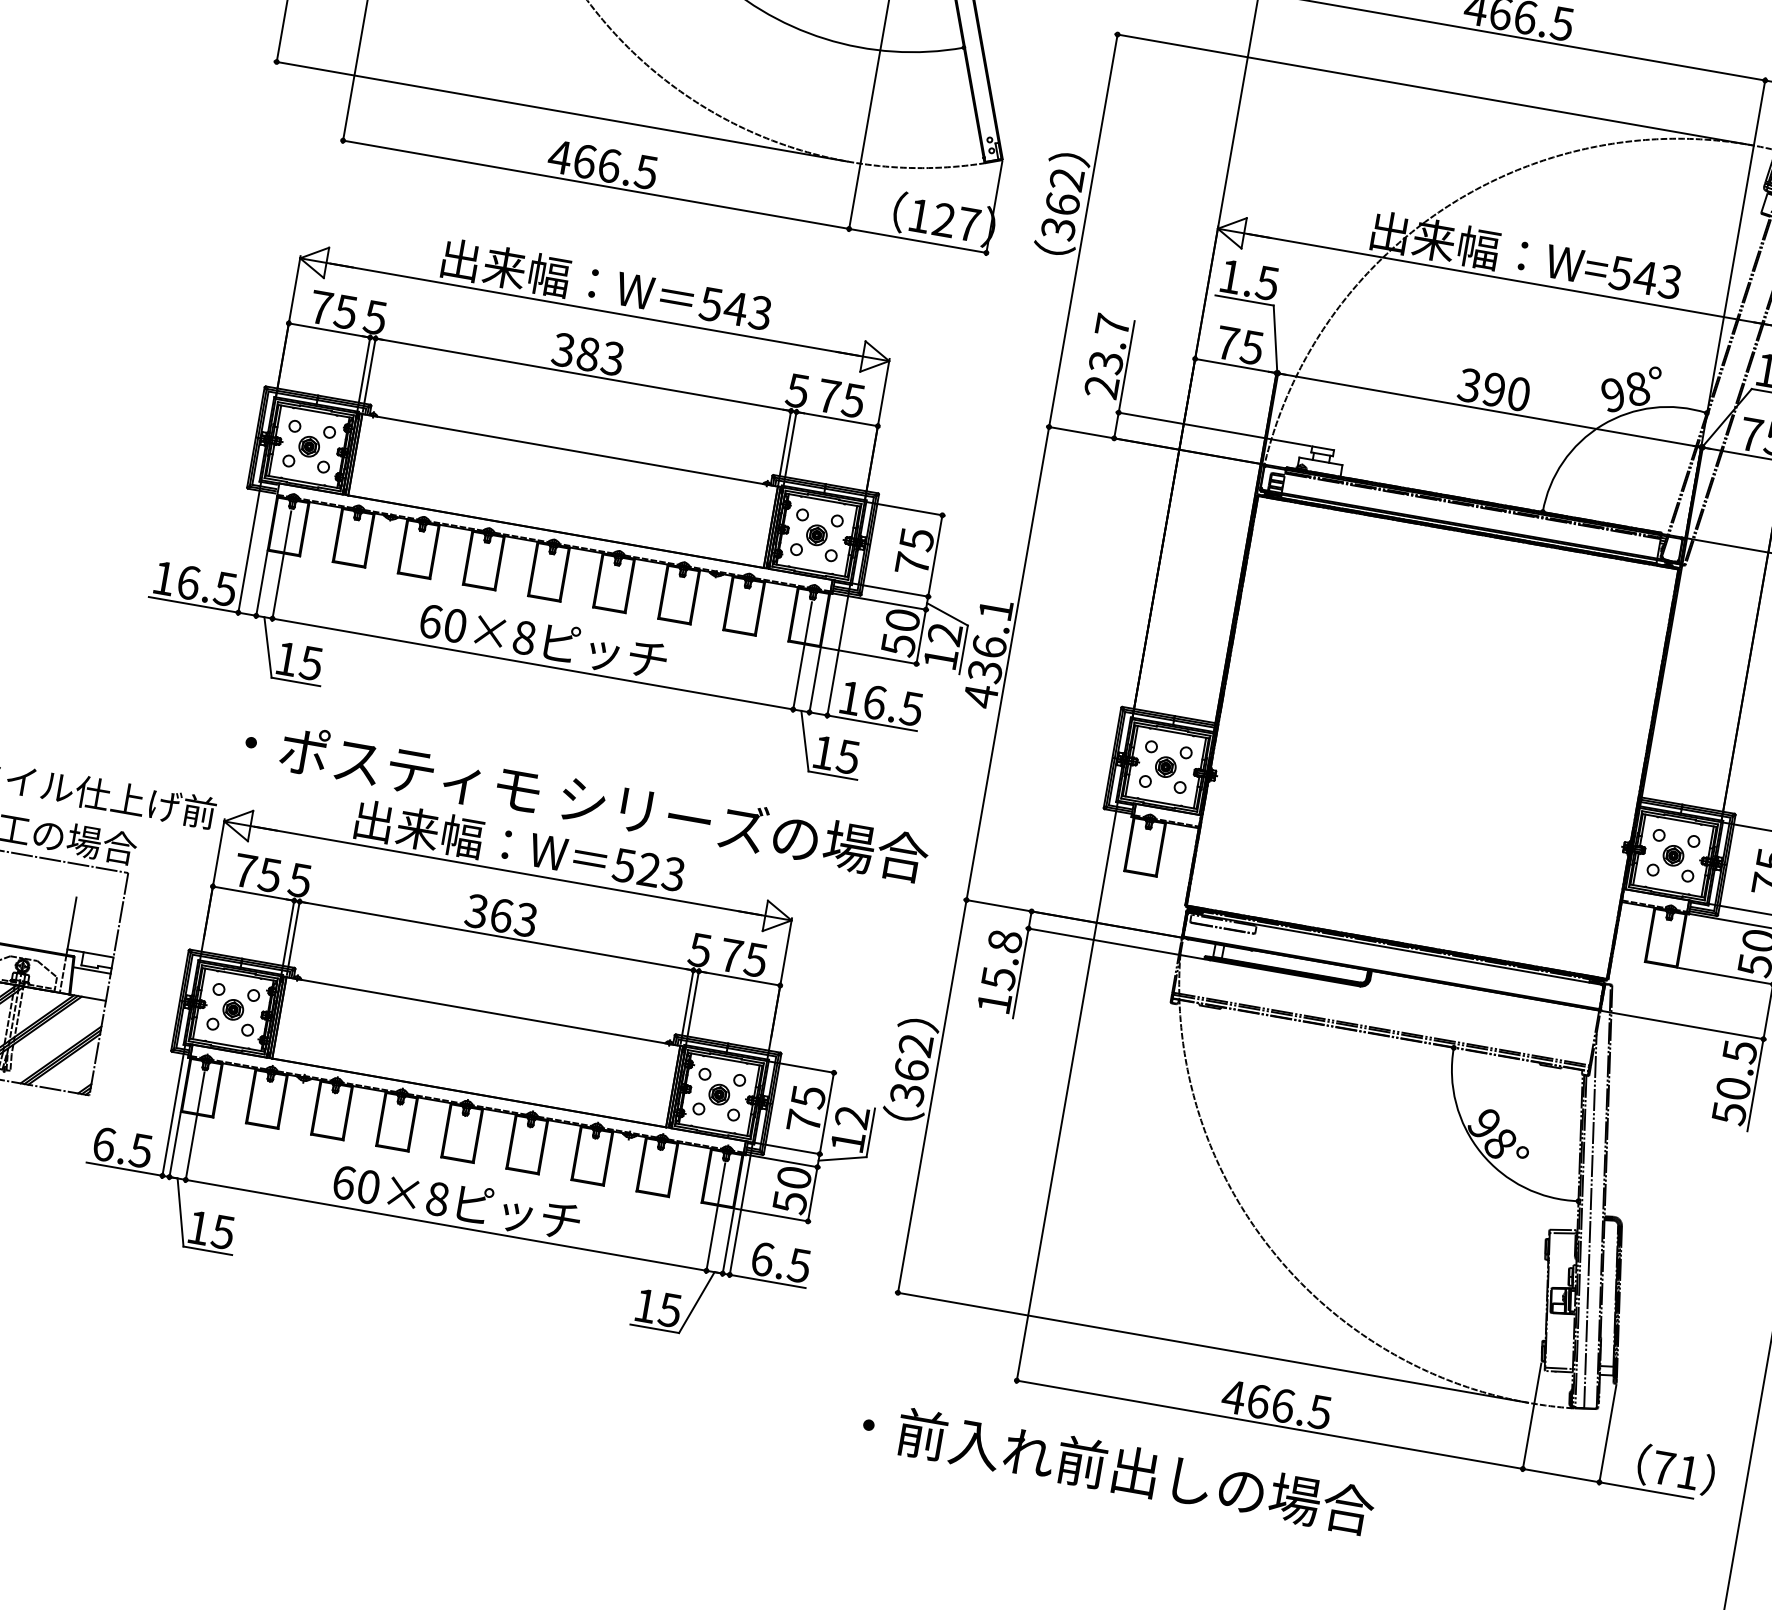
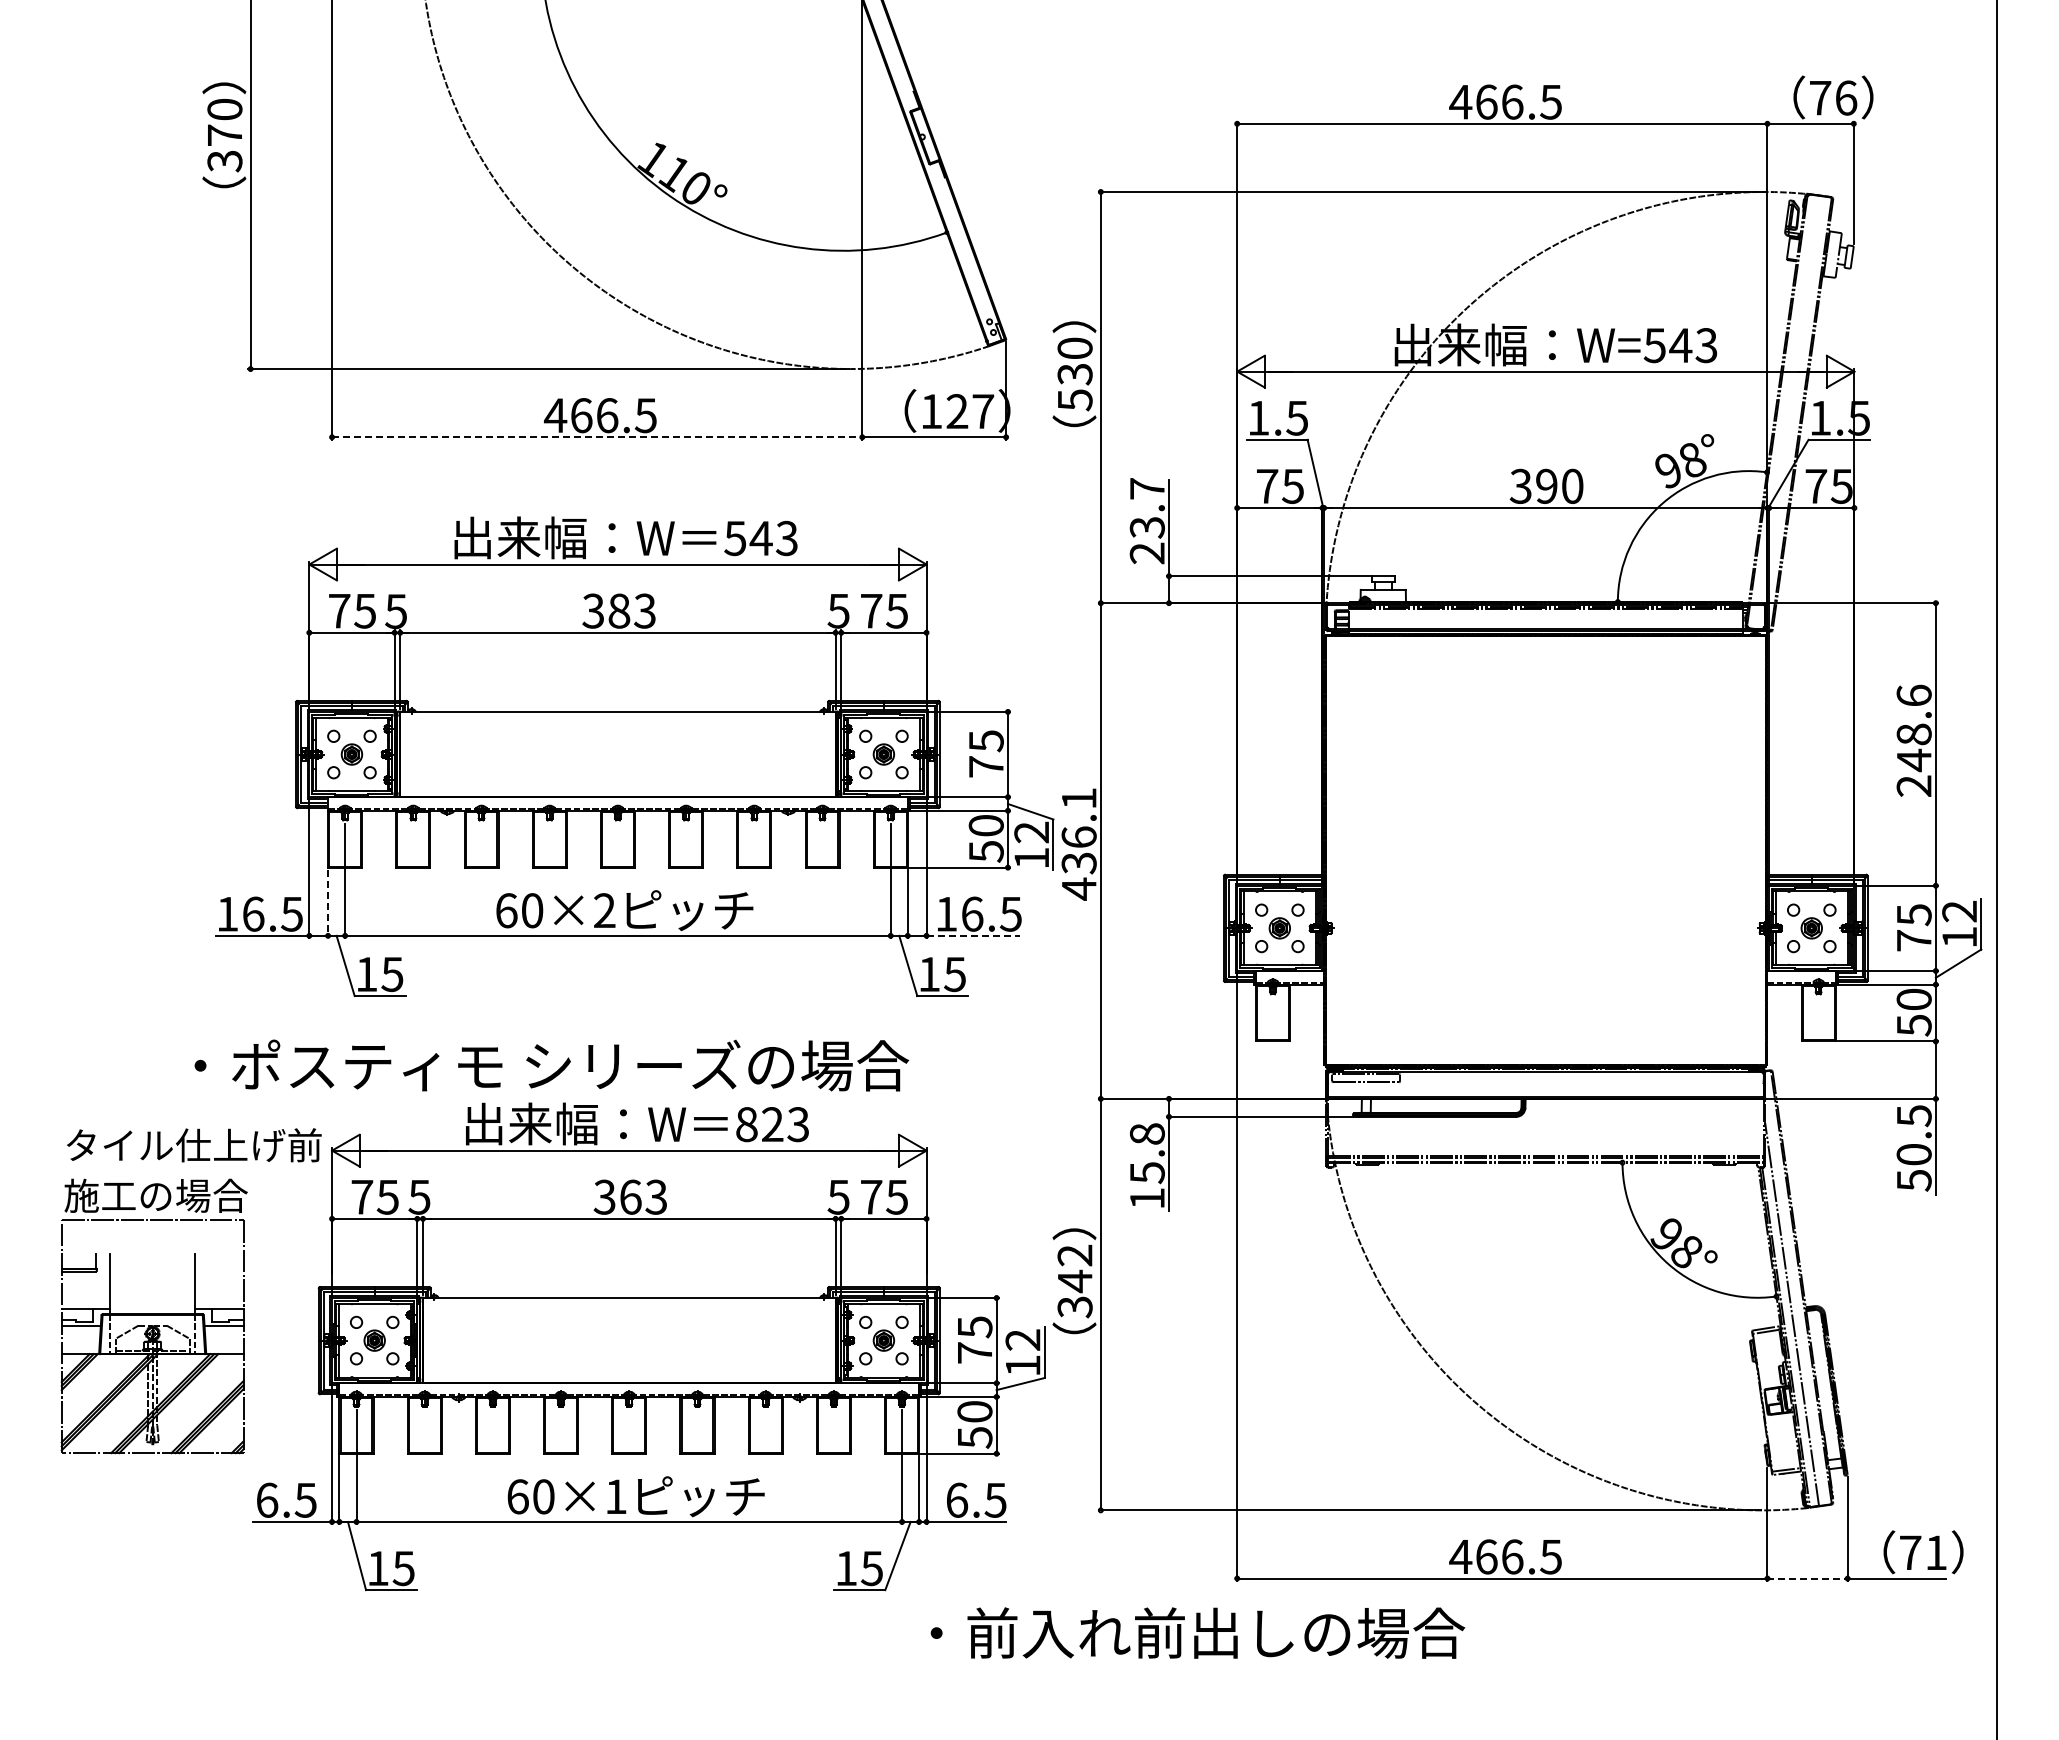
line: (596, 185) -> (597, 437), solid -> dashed
text: (1062, 204) -> (1074, 374), 362 -> 530
line: (261, 585) -> (328, 904), solid -> dashed
text: (524, 637) -> (604, 910), 60×8 -> 60×2
line: (872, 722) -> (973, 935), solid -> dashed
text: (586, 800) -> (551, 1065), moved
text: (624, 865) -> (746, 1124), 523 -> 823
text: (911, 1069) -> (1074, 1281), 362 -> 342
text: (437, 1198) -> (615, 1496), 60×8 -> 60×1
text: (1117, 1468) -> (1197, 1632), moved
line: (1562, 1475) -> (1808, 1578), solid -> dashed

